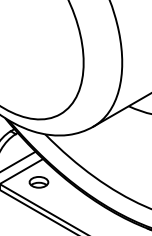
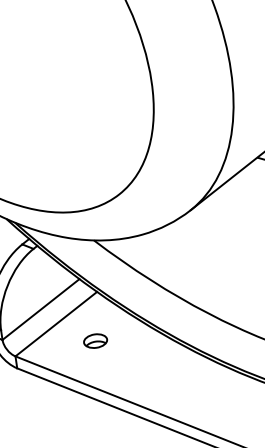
part: (38, 182) -> (94, 341), size x0.6

